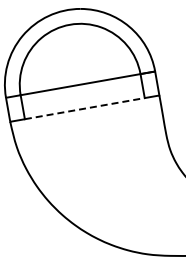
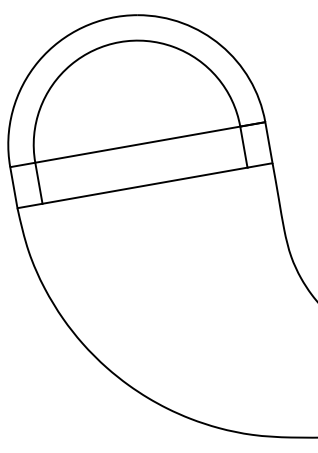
line: (84, 108) -> (144, 185), dashed -> solid

